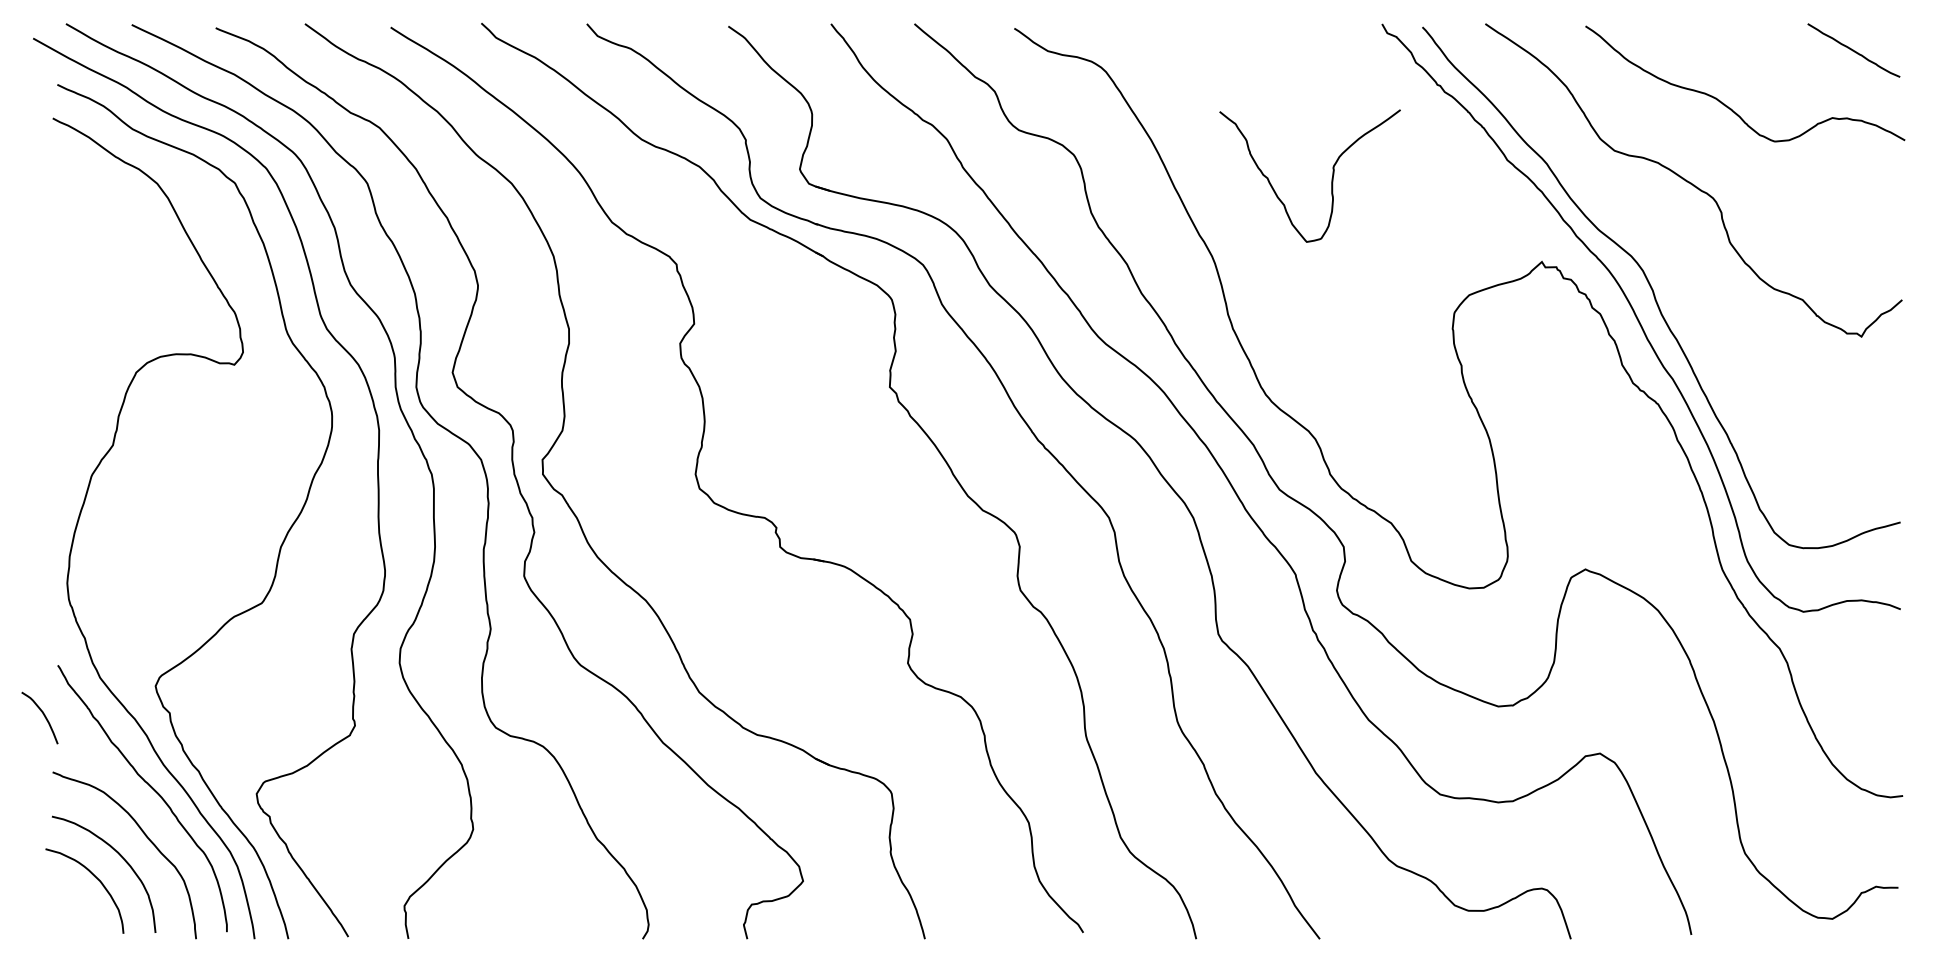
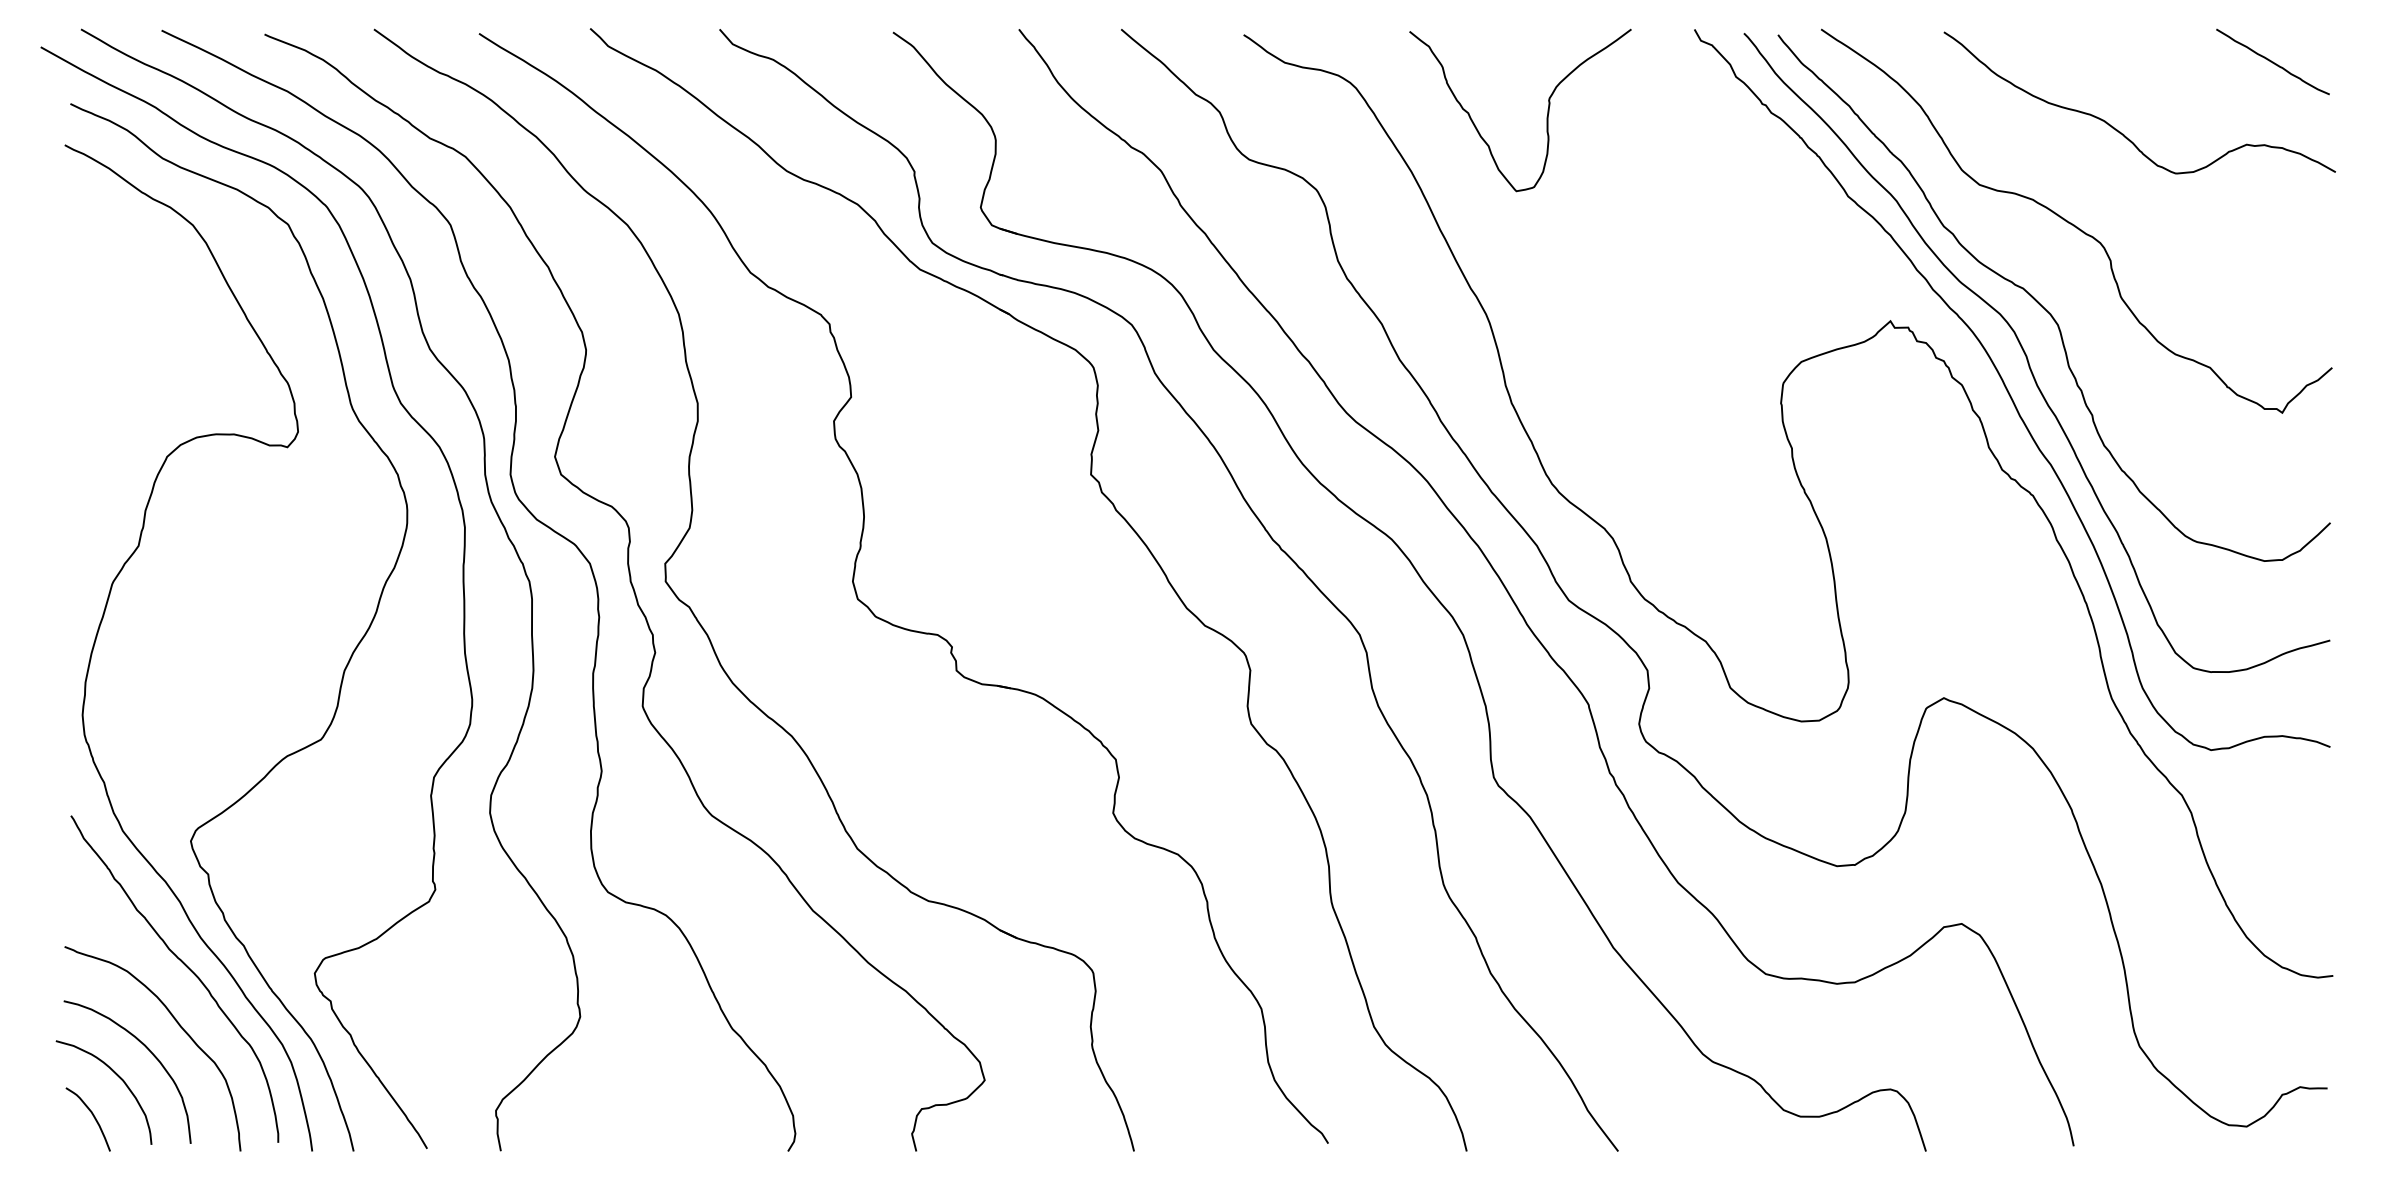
curve: (1331, 178) -> (1546, 113), moved
curve: (1667, 250) -> (2044, 307), added
curve: (43, 715) -> (92, 1116), moved

